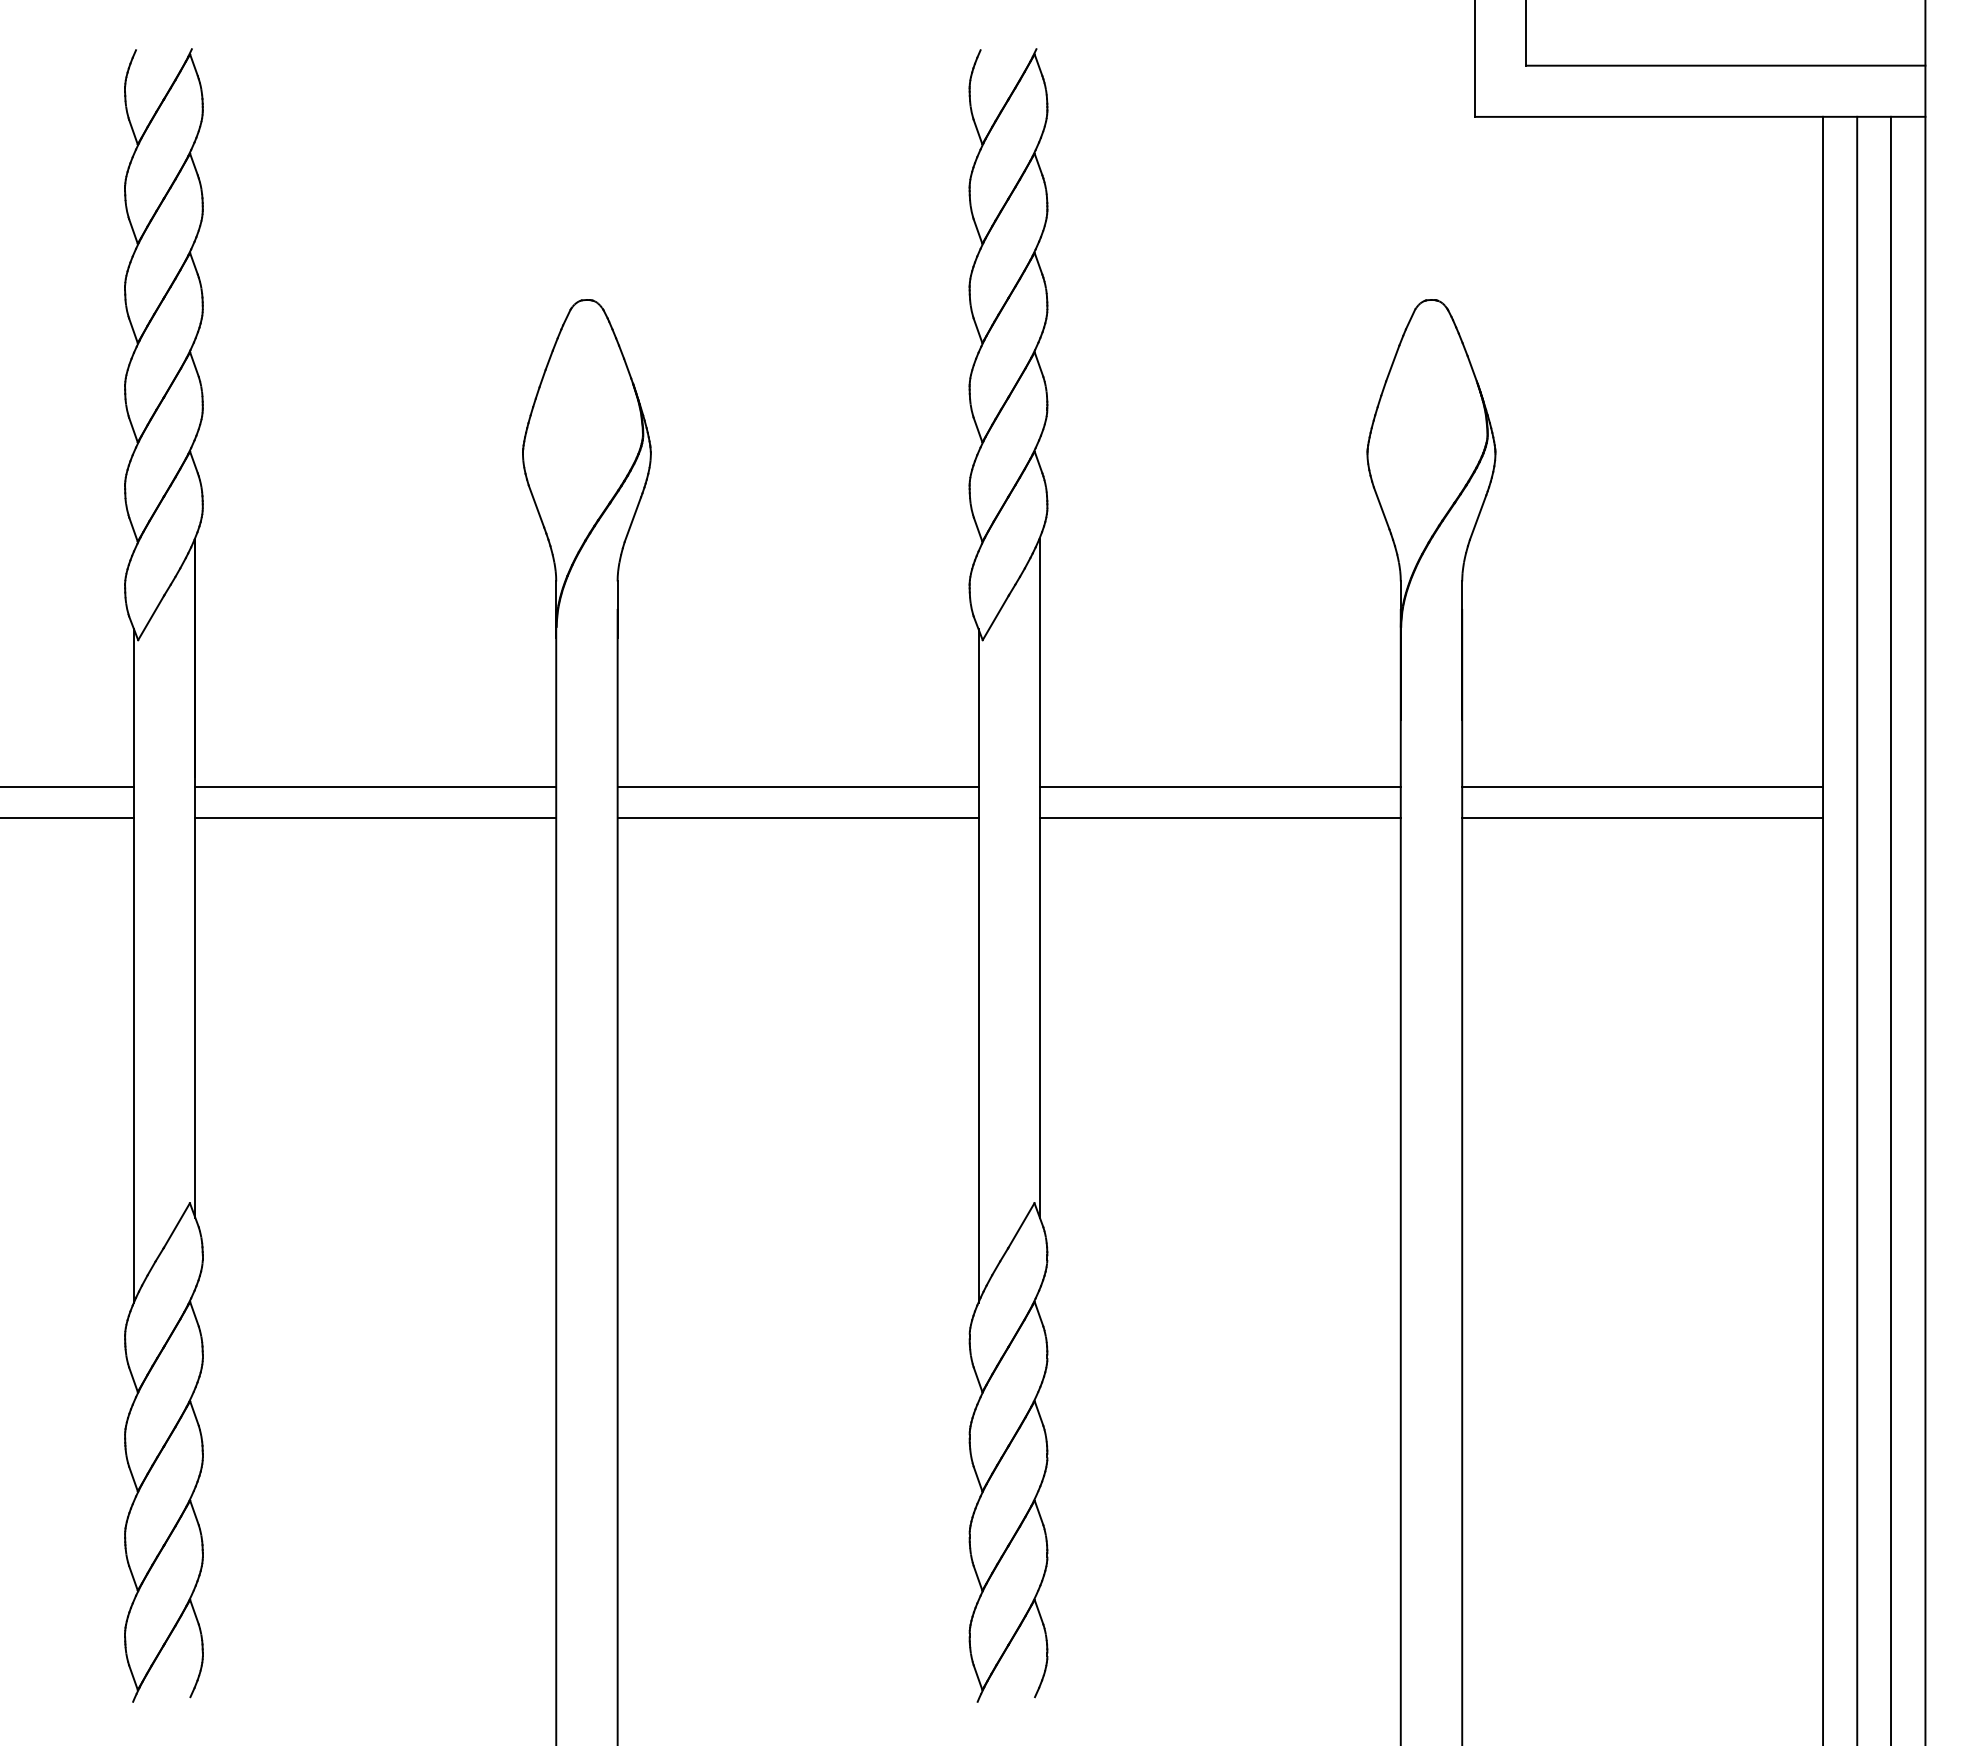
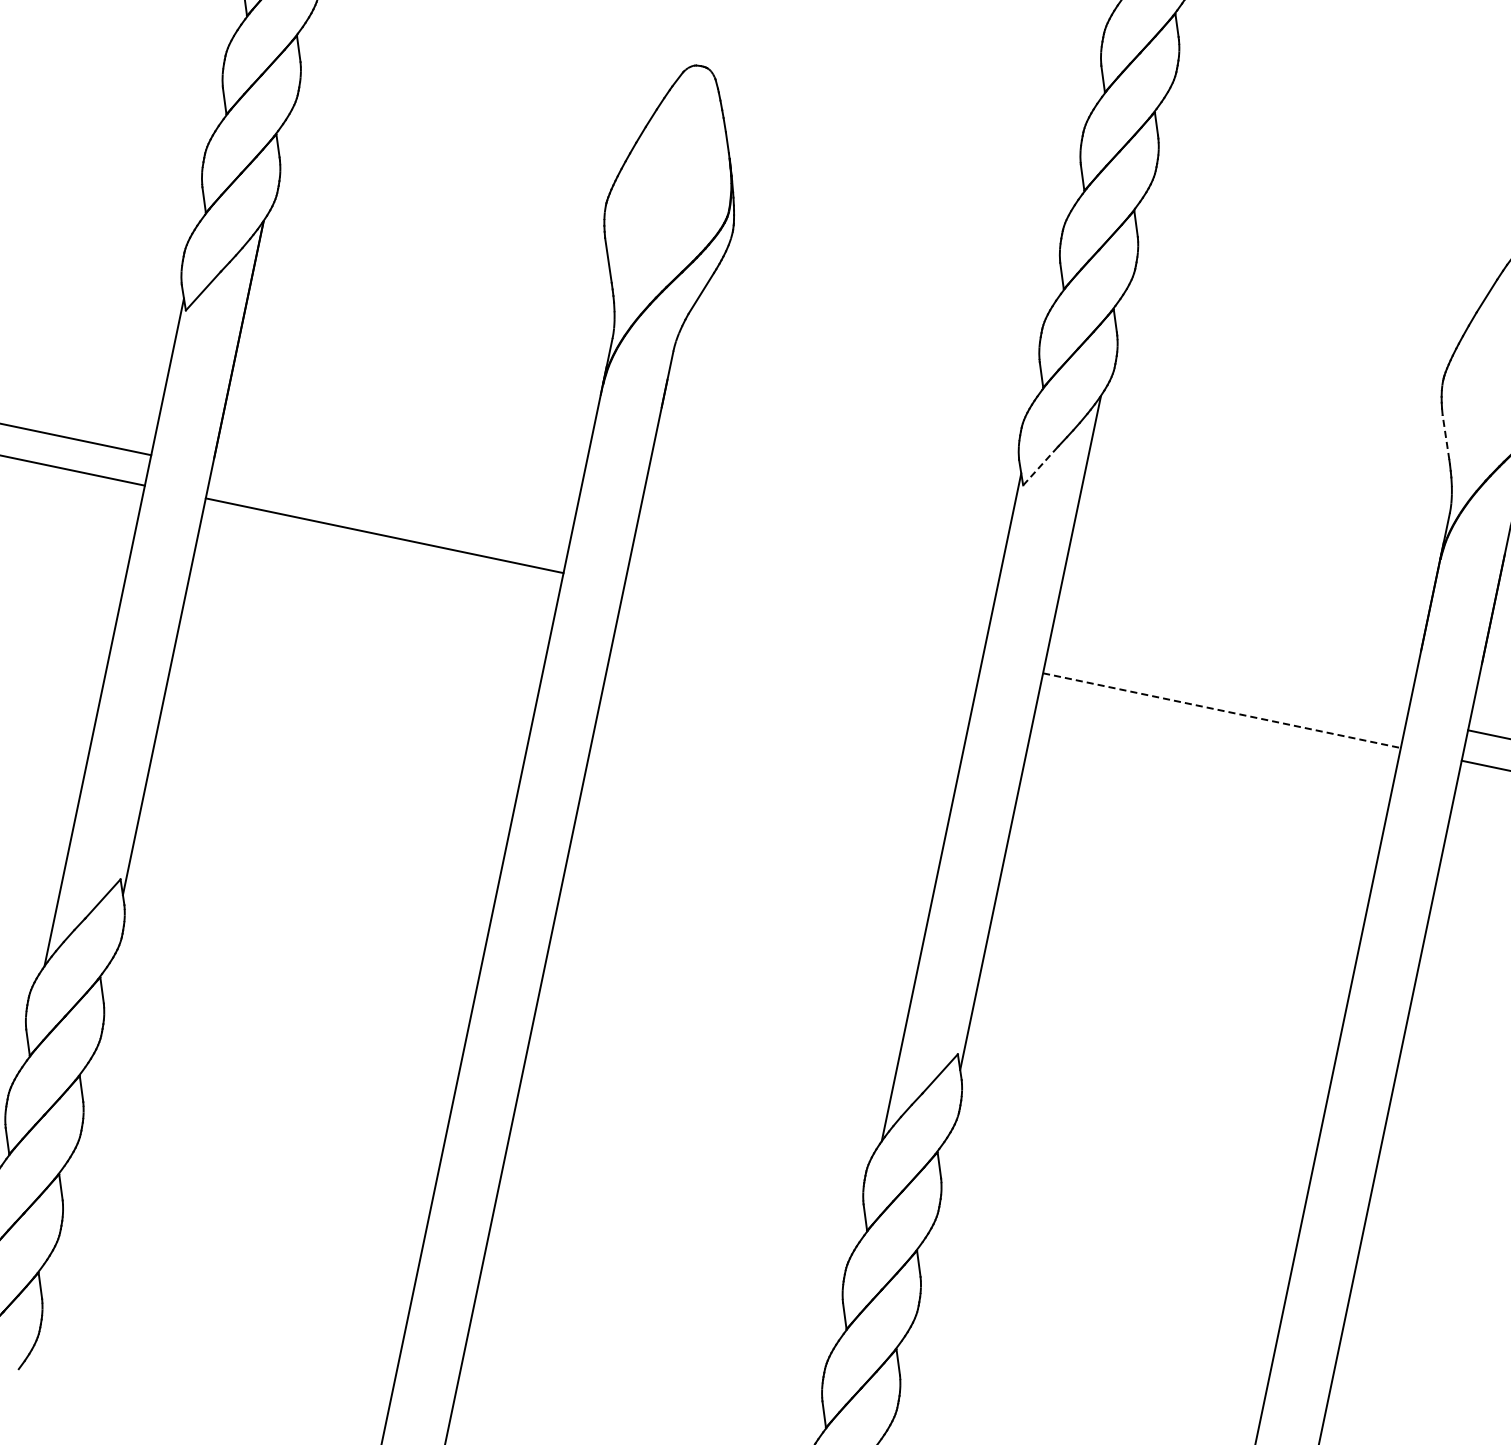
line: (1381, 507) -> (1445, 436), solid -> dashed
line: (995, 618) -> (1040, 466), solid -> dashed
line: (375, 787) -> (390, 505), removed
line: (797, 787) -> (809, 593), removed
line: (1219, 787) -> (1227, 680), removed
line: (797, 817) -> (802, 622), removed
line: (1220, 817) -> (1222, 710), solid -> dashed

